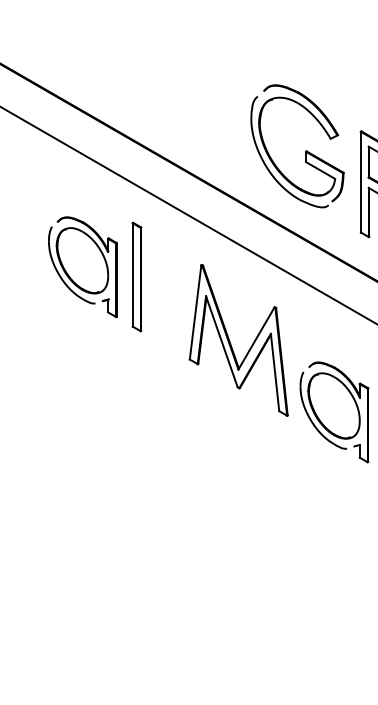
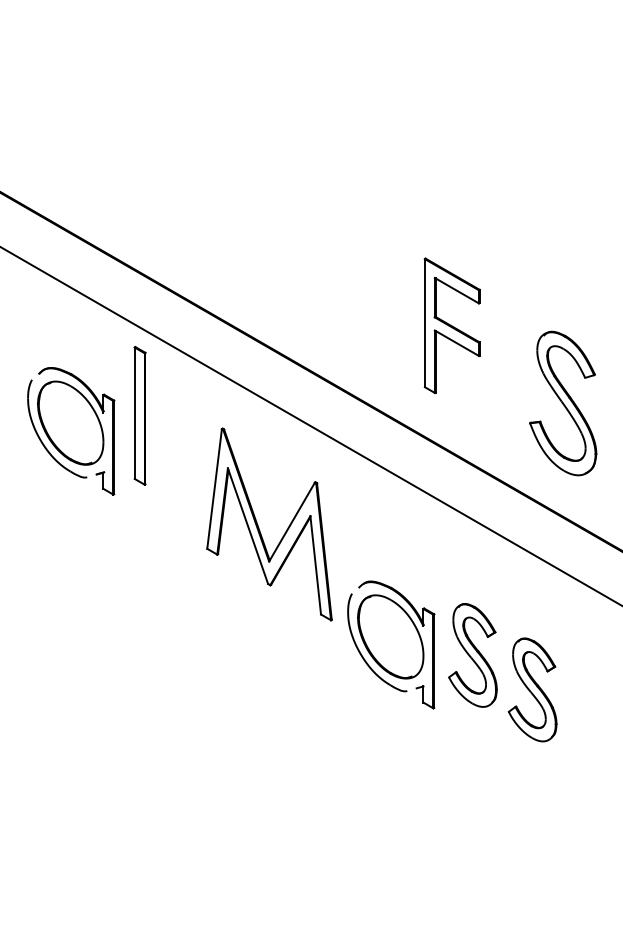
part: (305, 150) -> (354, 283), removed
part: (136, 276) -> (139, 415), moved
part: (334, 411) -> (391, 644), moved

